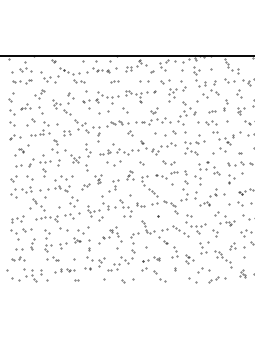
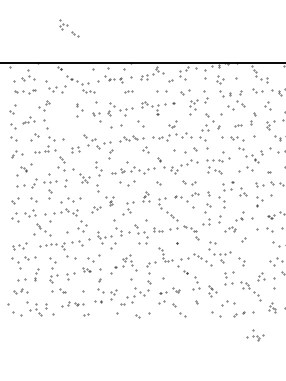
part: (62, 107) -> (69, 28), moved
part: (227, 221) -> (255, 335), moved

